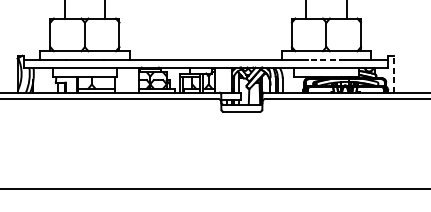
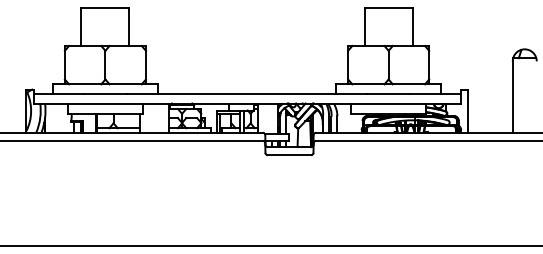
line: (326, 59) -> (388, 94), dashed -> solid
line: (393, 74) -> (467, 111), dashed -> solid

